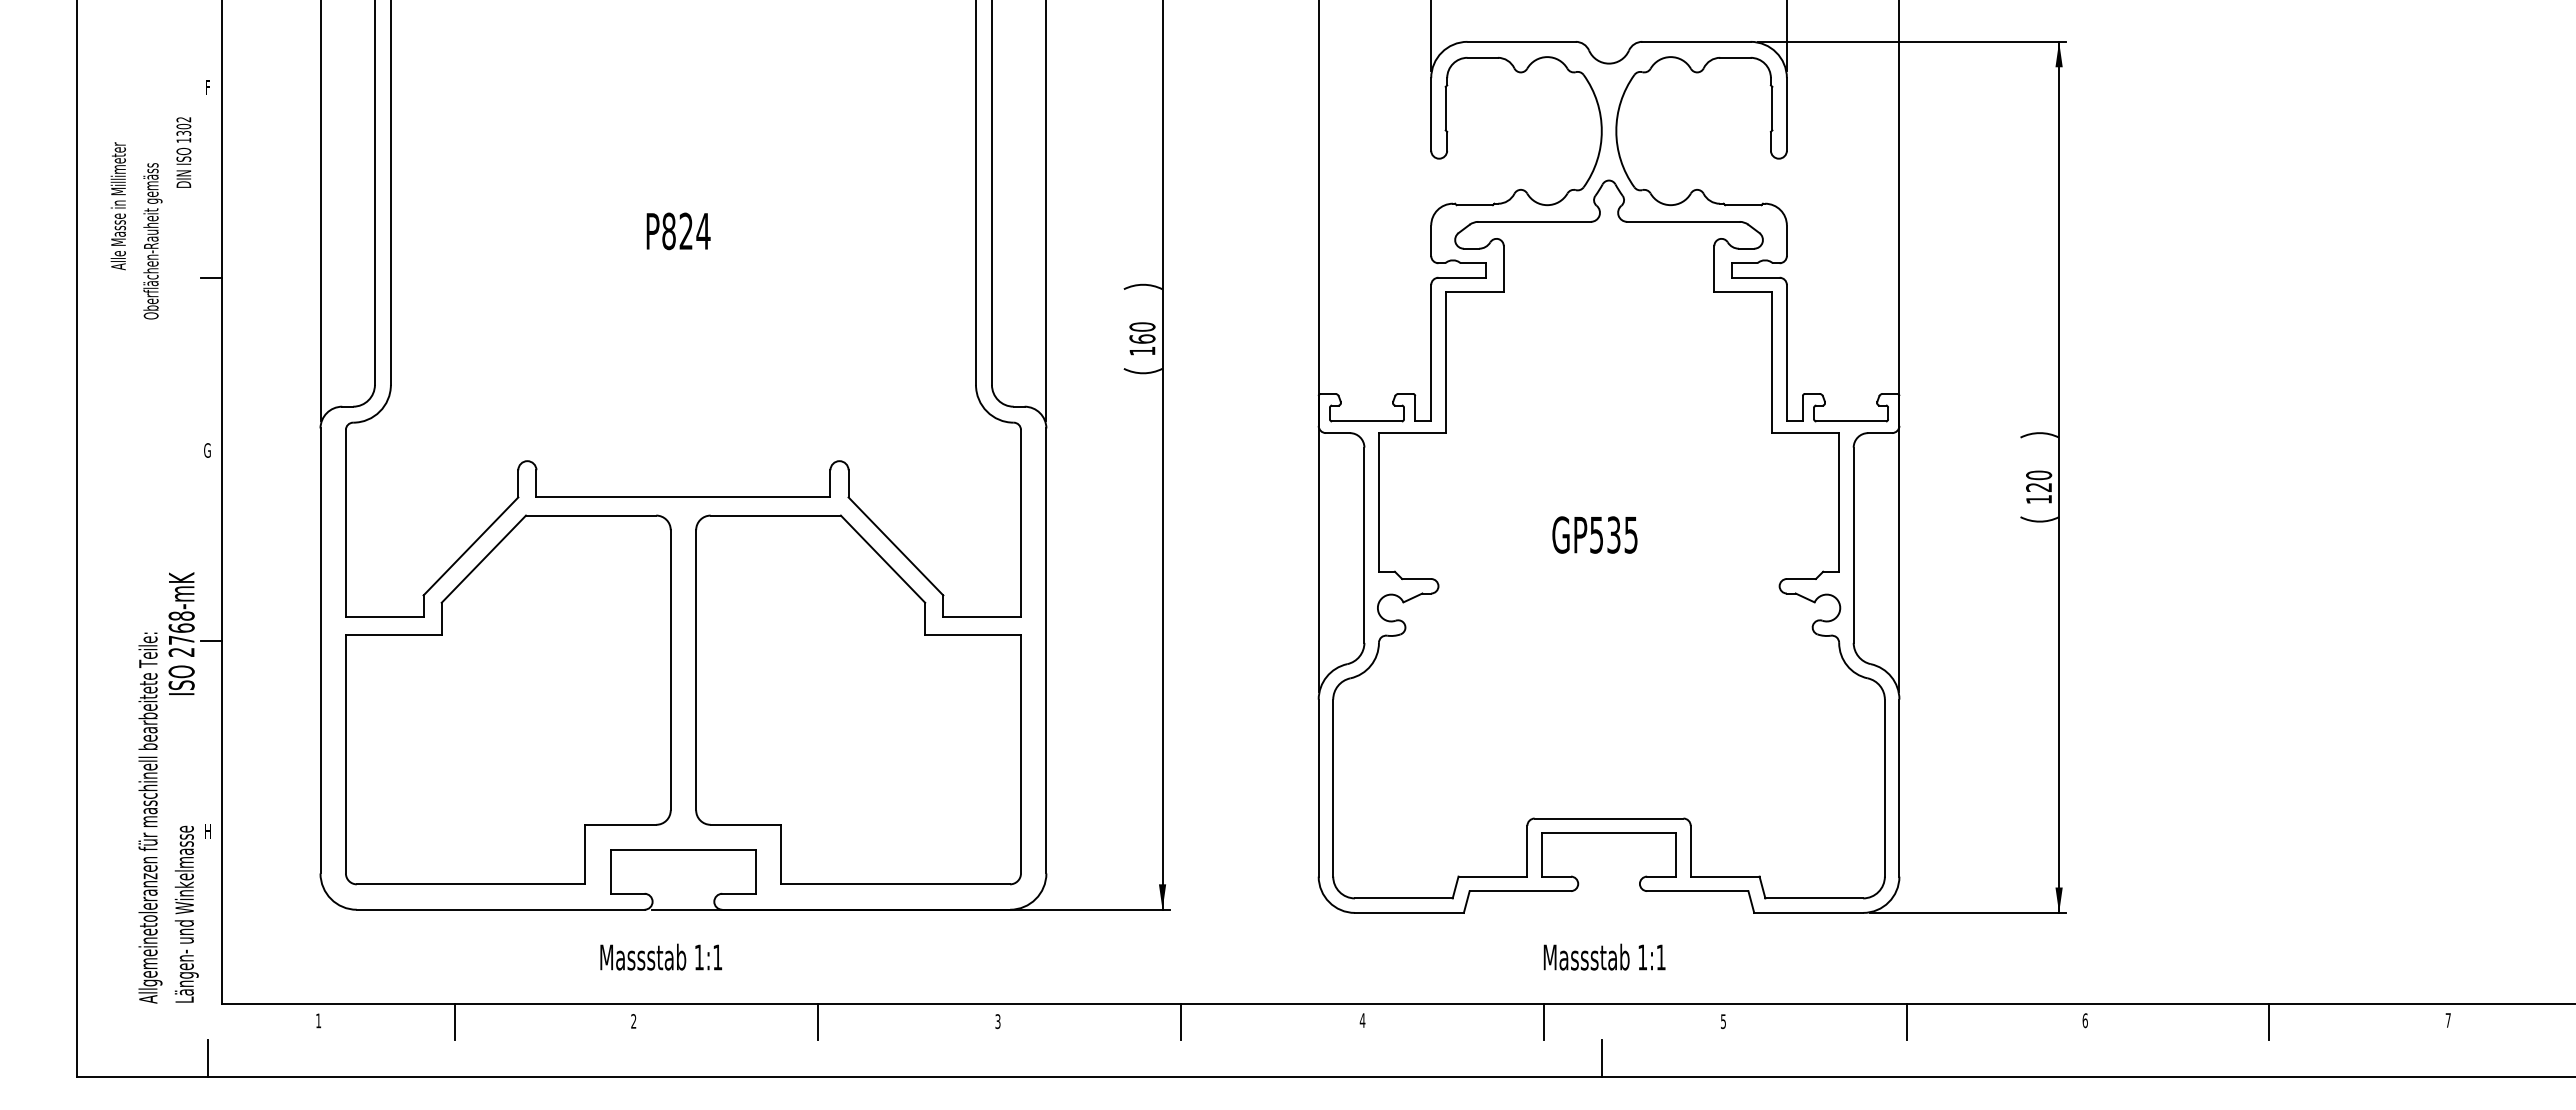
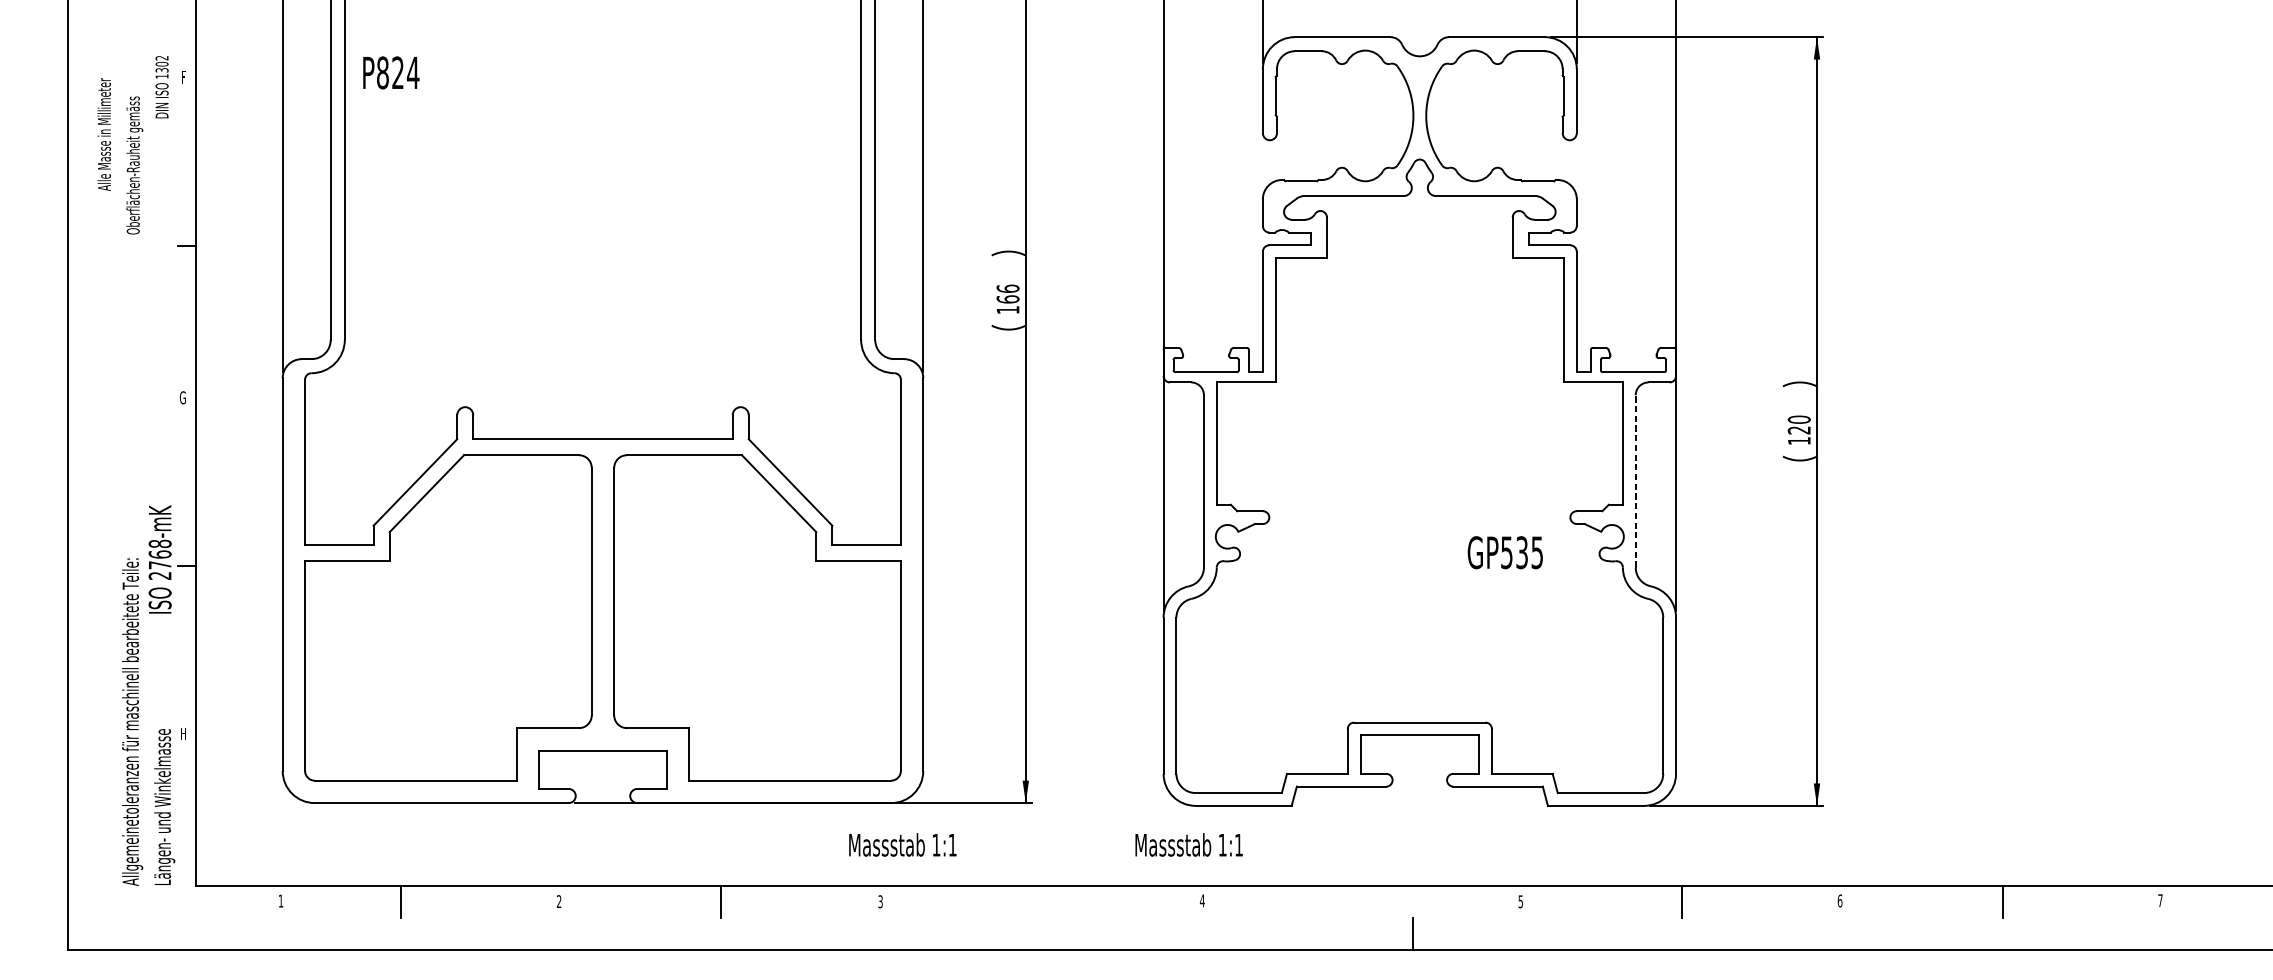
text: (150, 218) -> (132, 145), moved
text: (678, 231) -> (391, 73), moved
text: (1142, 326) -> (1008, 288), 160 -> 166
text: (1594, 534) -> (1504, 552), moved
line: (1853, 545) -> (1635, 481), solid -> dashed
text: (660, 956) -> (902, 844), moved
text: (1604, 956) -> (1189, 844), moved
line: (1180, 1021) -> (1041, 901), removed
line: (1543, 1021) -> (1361, 901), removed
line: (207, 1058) -> (182, 934), removed

